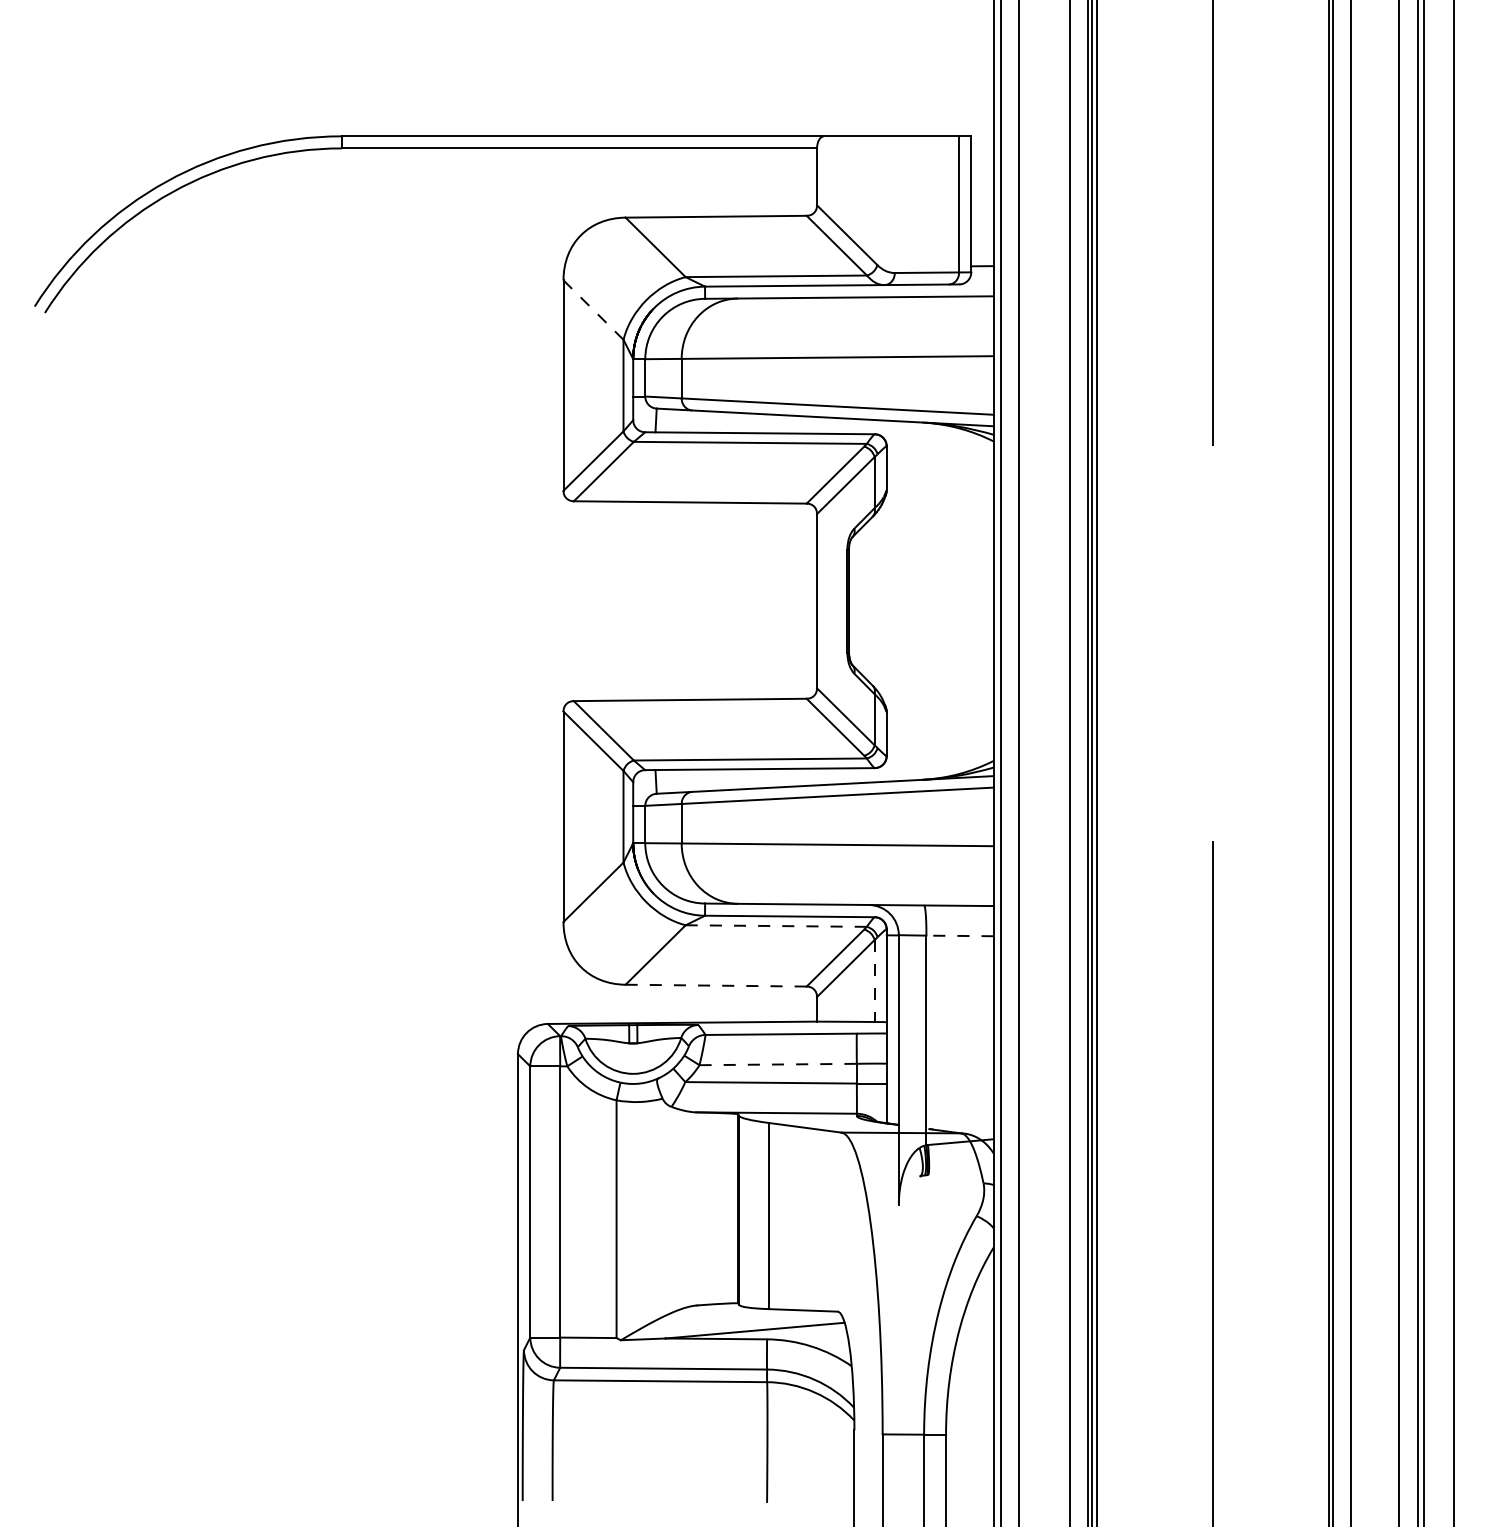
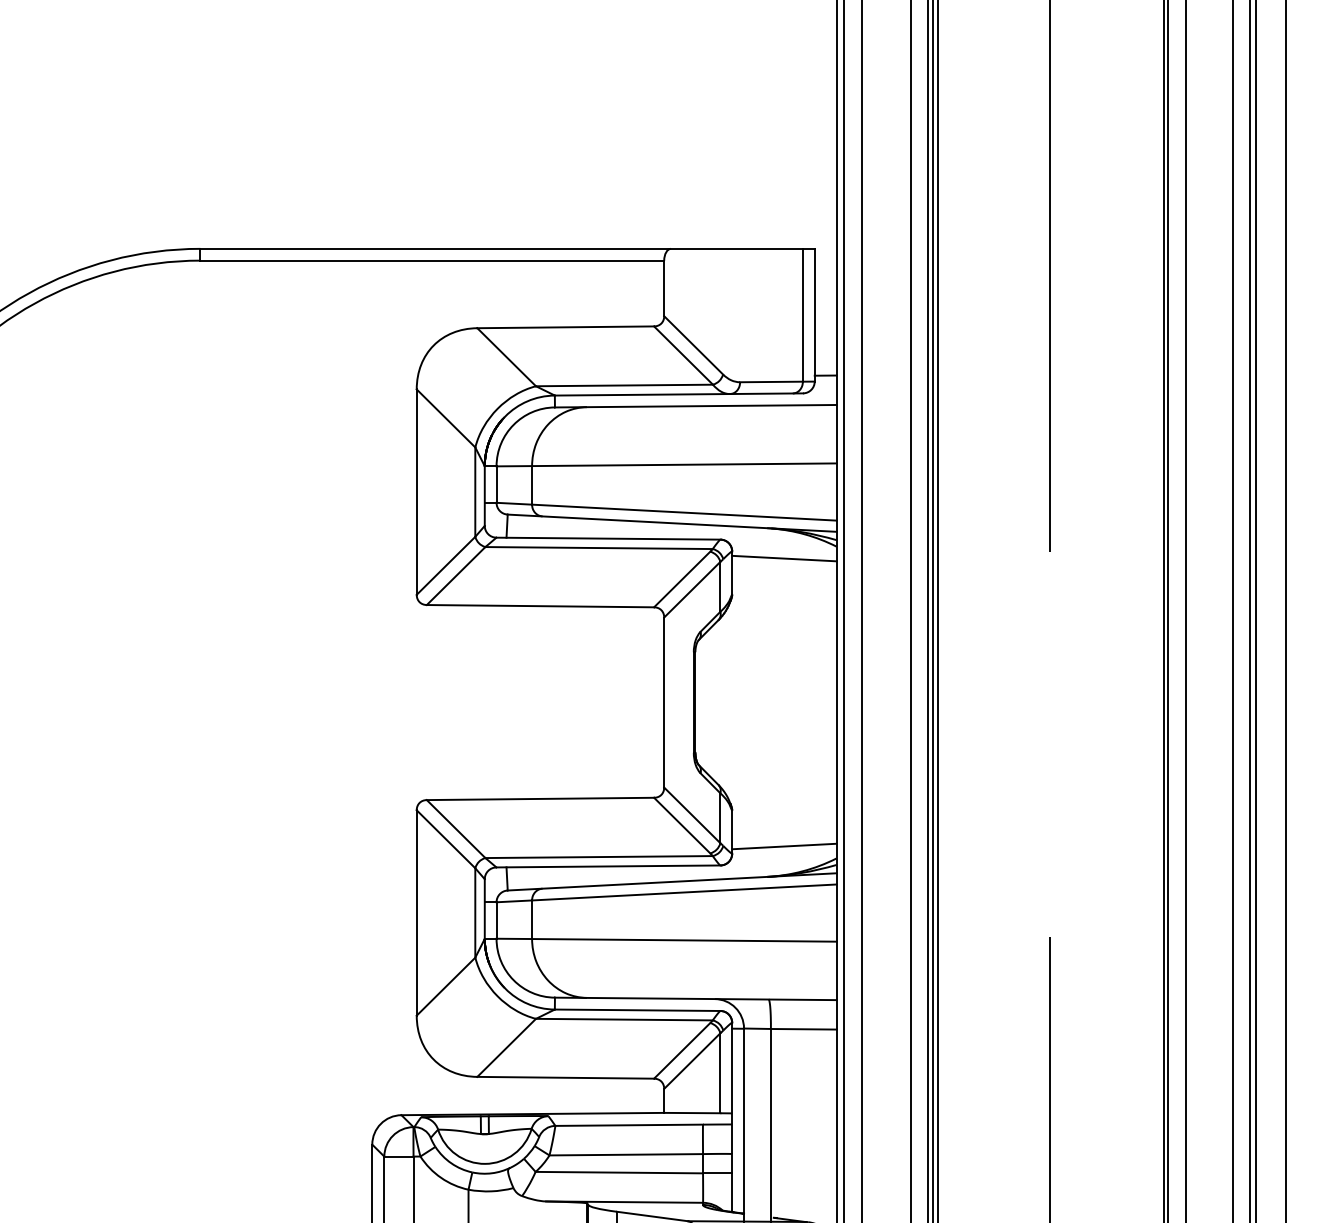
line: (593, 310) -> (446, 418), dashed -> solid
line: (939, 453) -> (783, 558), added
line: (939, 748) -> (783, 846), added
line: (776, 926) -> (624, 1020), dashed -> solid
line: (960, 935) -> (804, 1028), dashed -> solid
line: (874, 981) -> (720, 1073), dashed -> solid
line: (716, 985) -> (566, 1077), dashed -> solid
line: (778, 1064) -> (626, 1154), dashed -> solid

